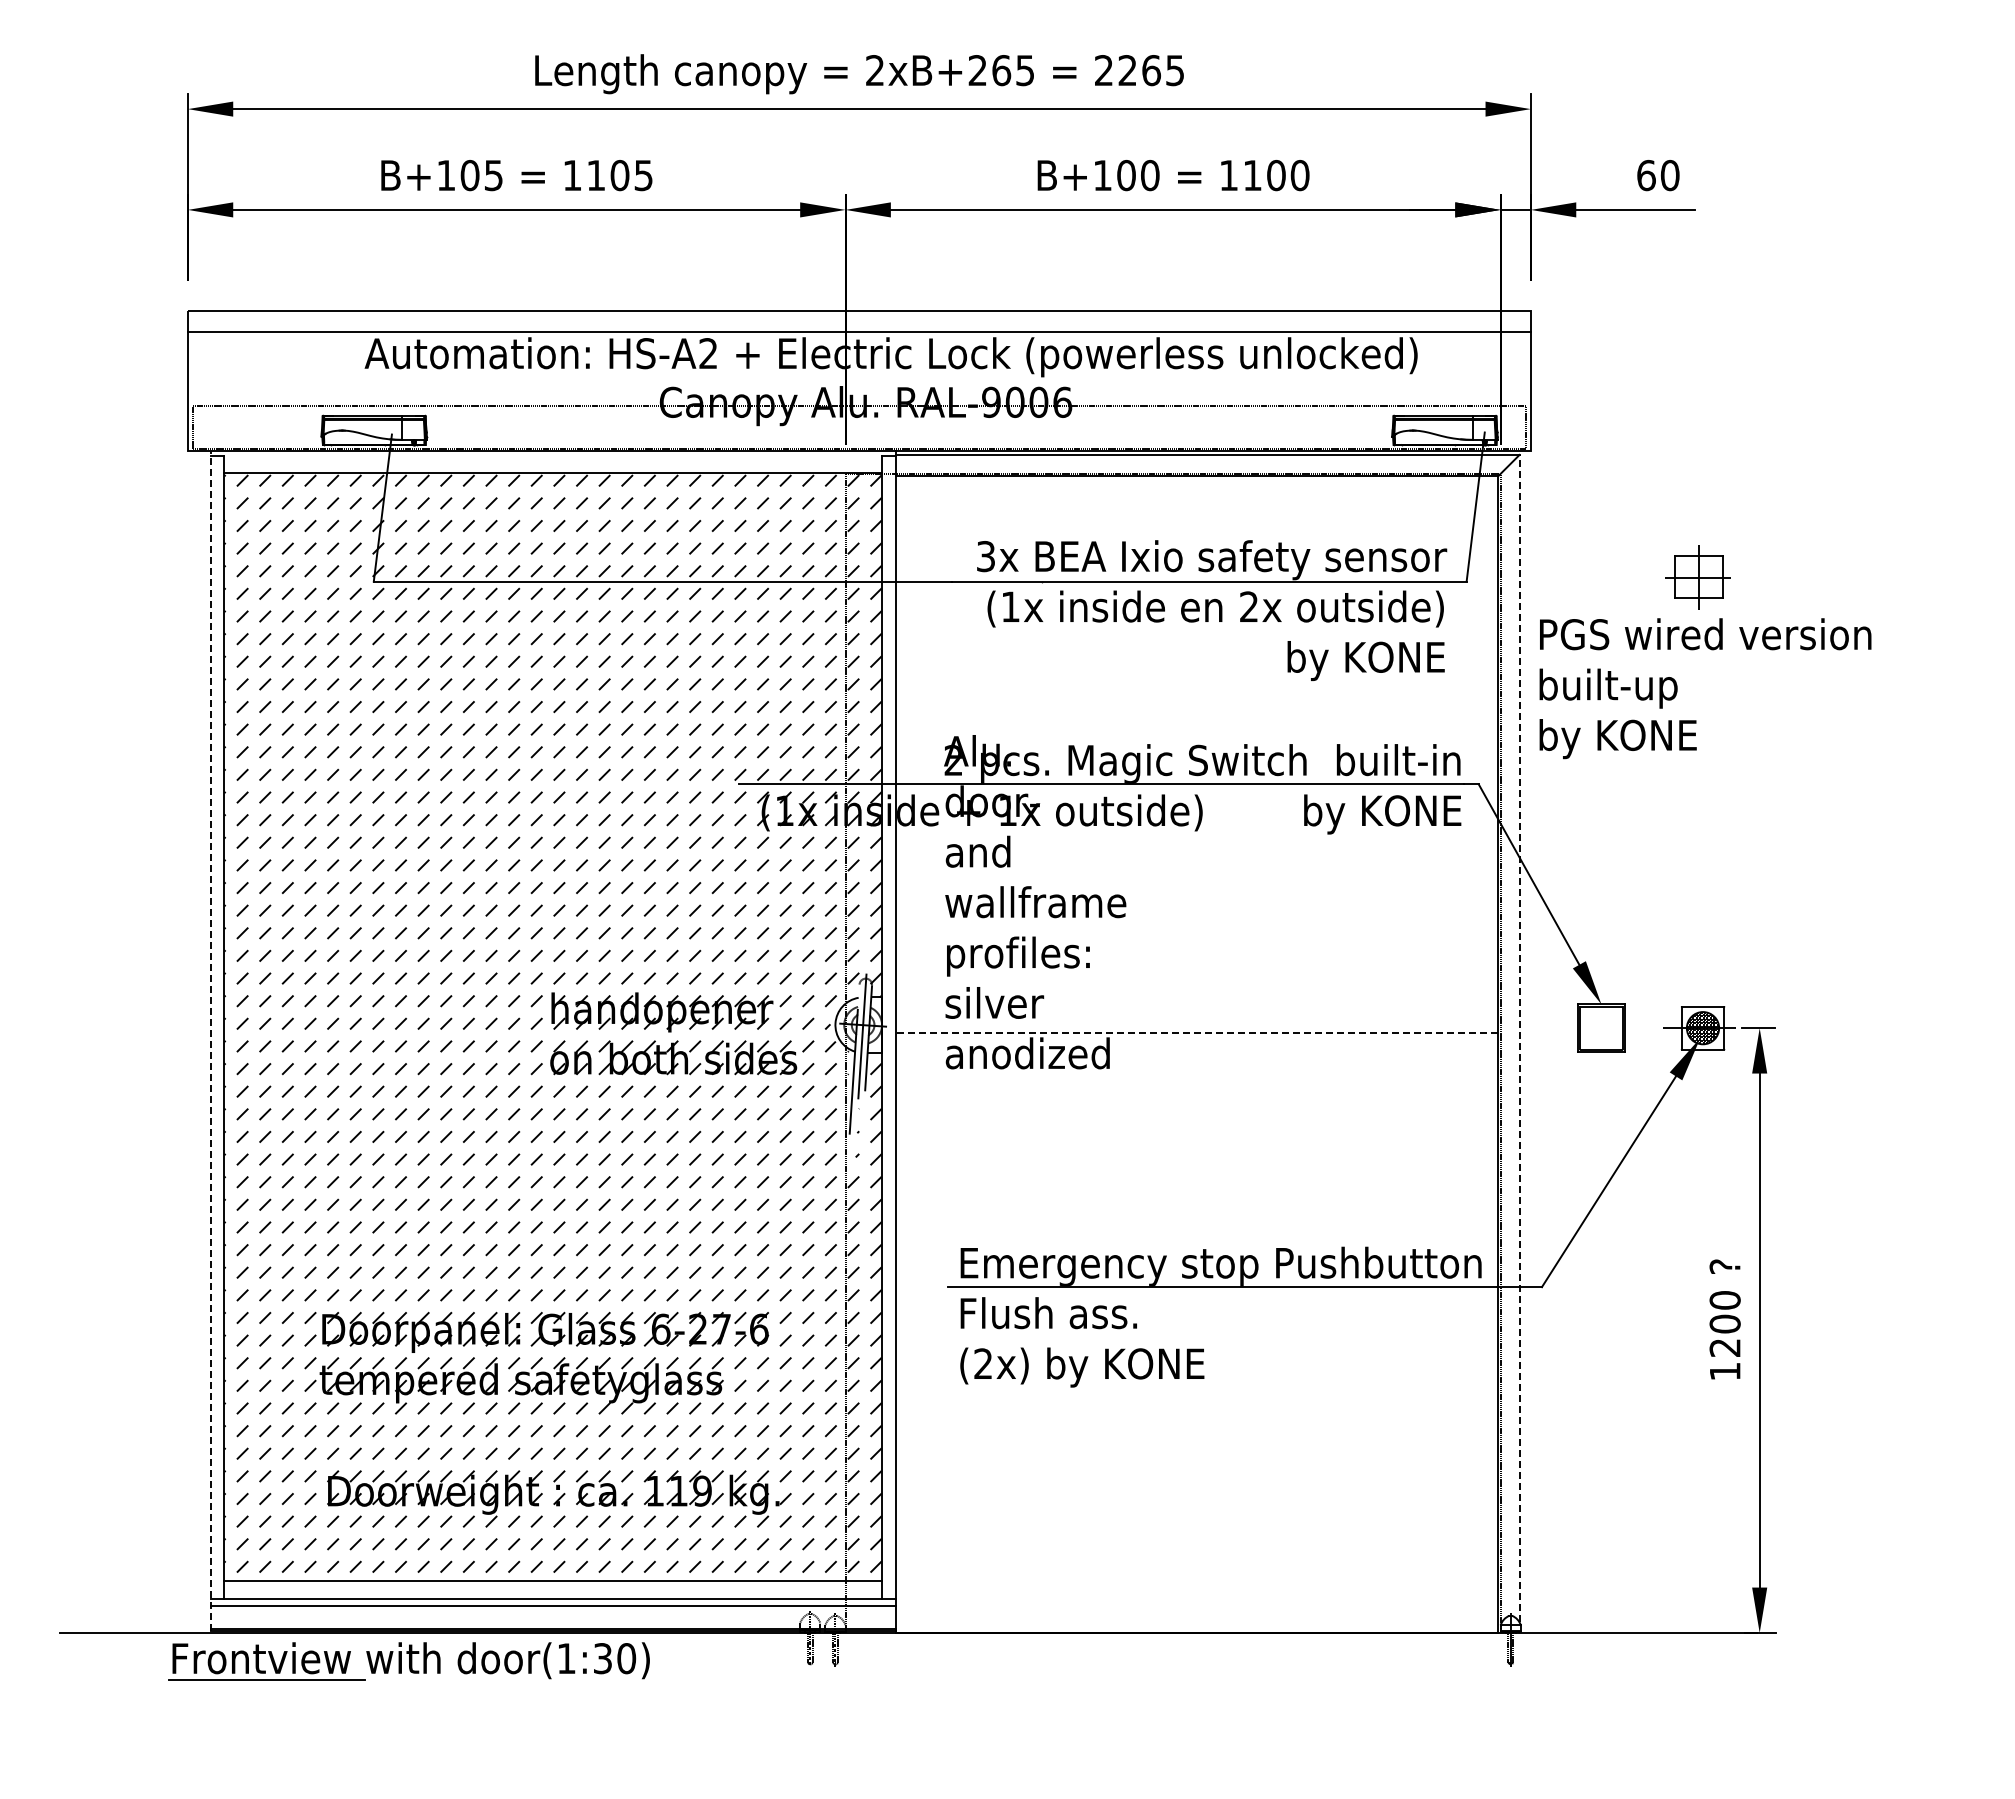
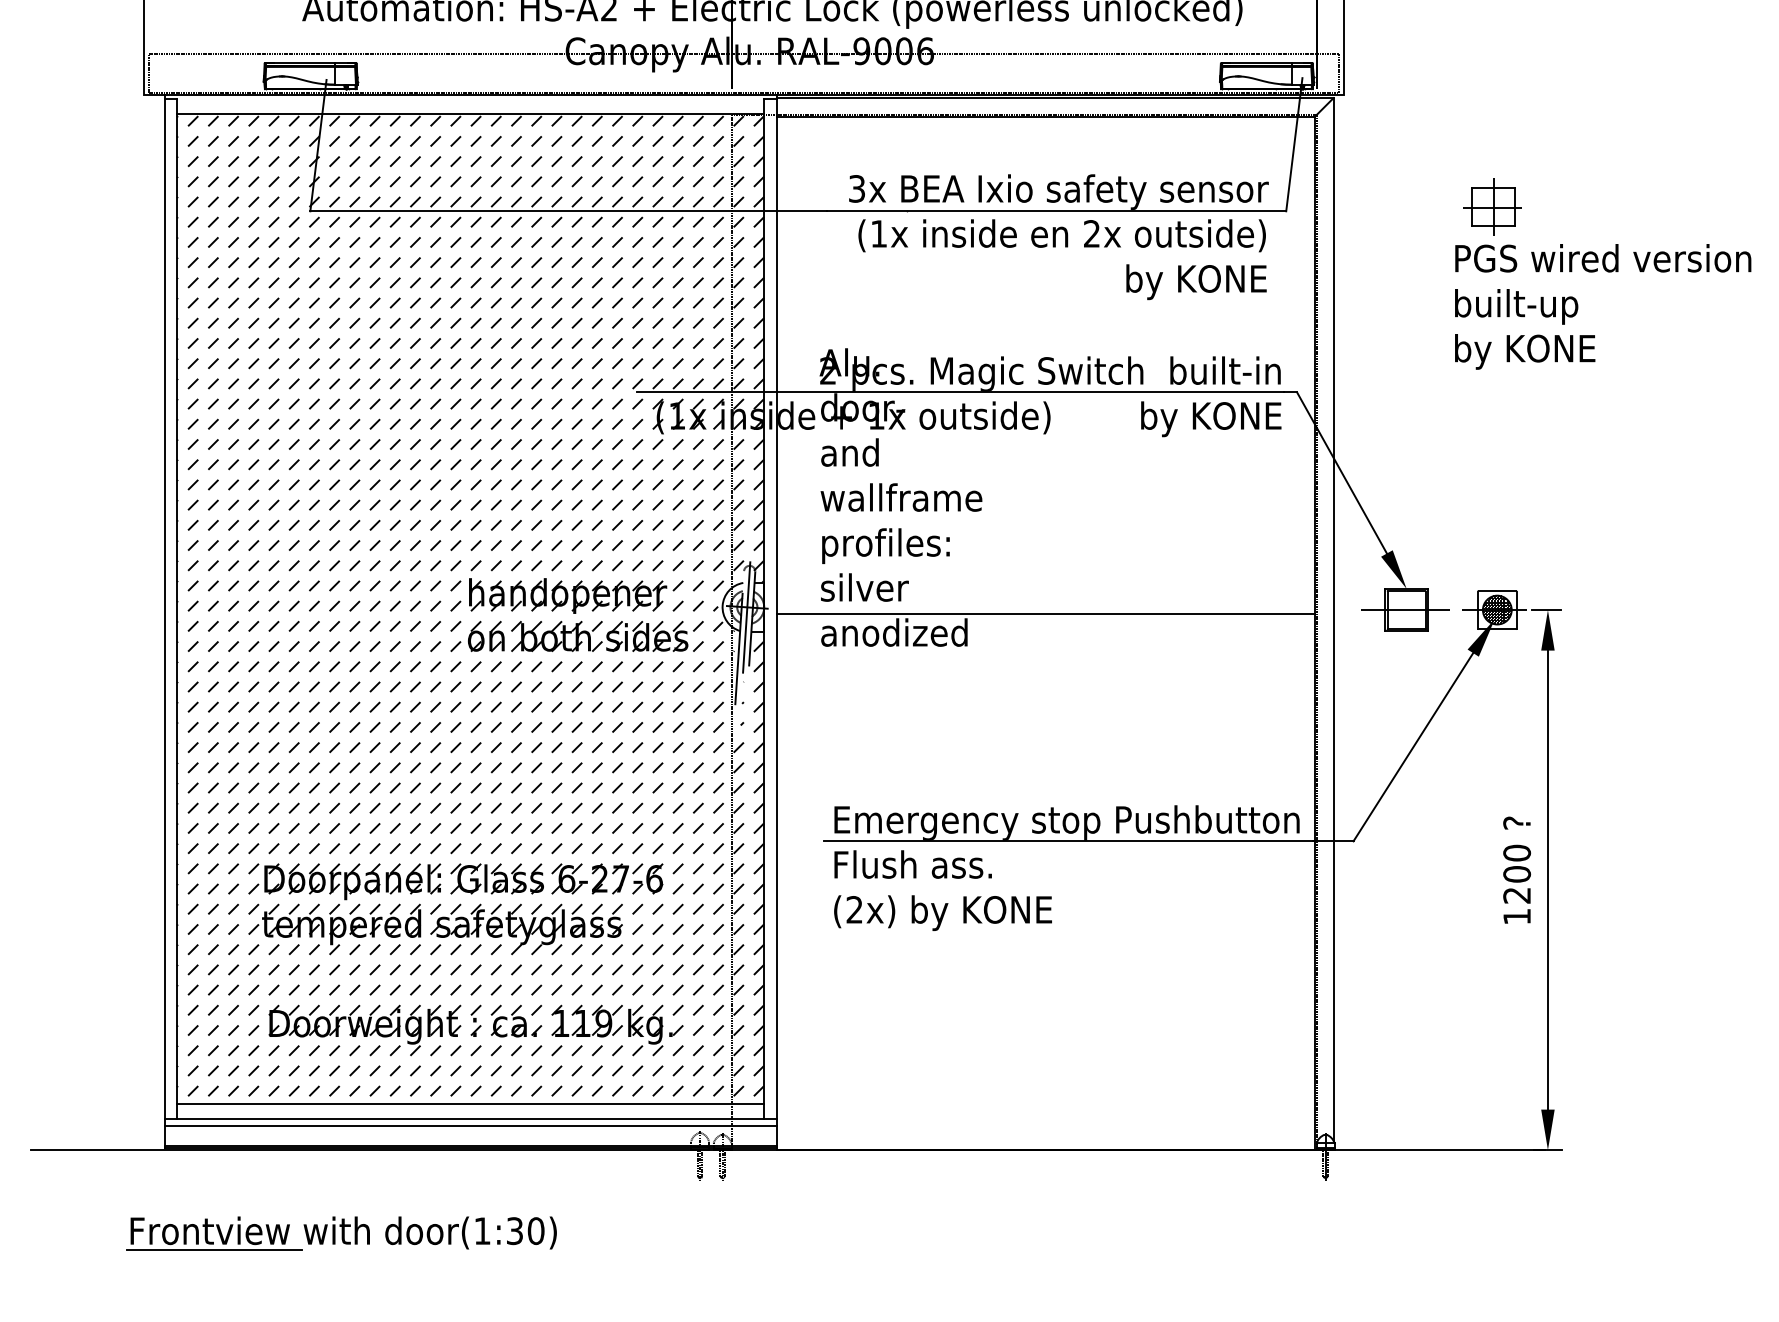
text: (1705, 688) -> (1603, 306), moved
line: (1600, 1028) -> (1405, 610), added
line: (1196, 1033) -> (1045, 614), dashed -> solid
line: (1519, 1038) -> (1333, 619), dashed -> solid
line: (210, 1041) -> (164, 621), dashed -> solid
part: (408, 1661) -> (341, 1233), moved

